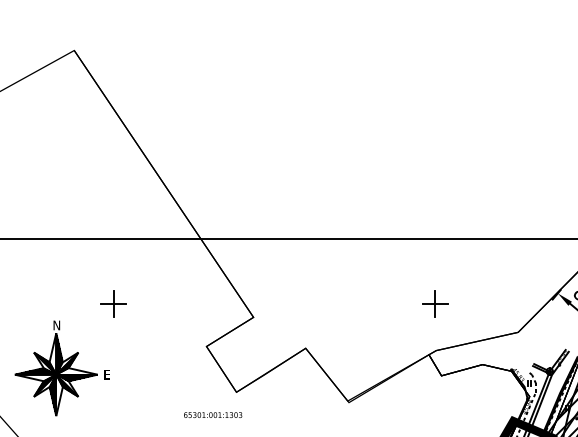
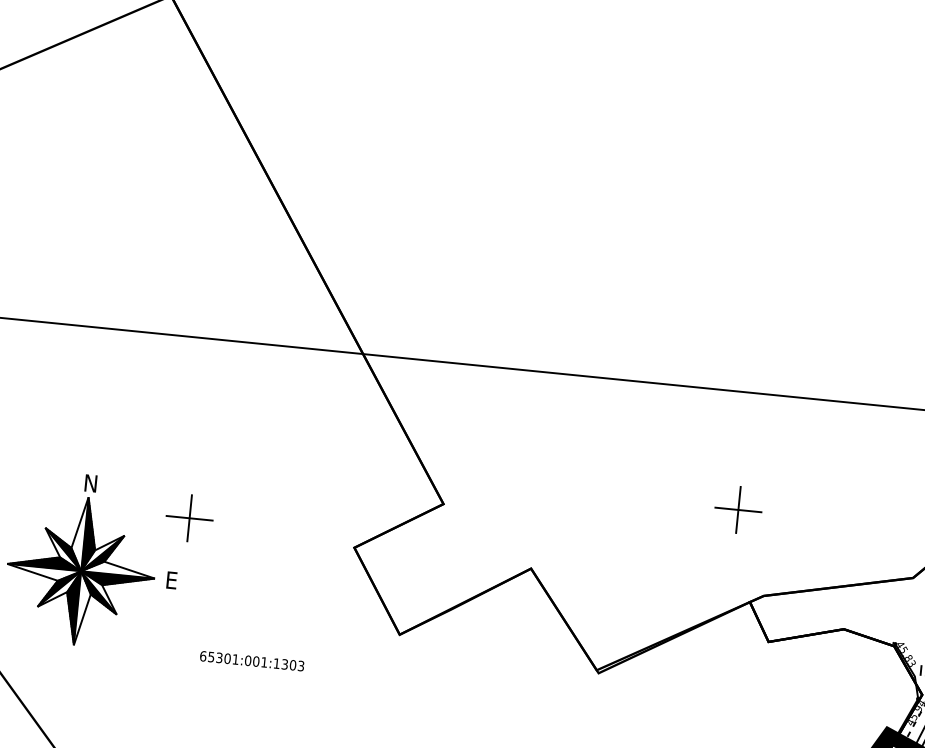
part: (113, 303) -> (189, 516), moved
part: (435, 303) -> (738, 508), moved
text: (213, 414) -> (252, 660), moved

